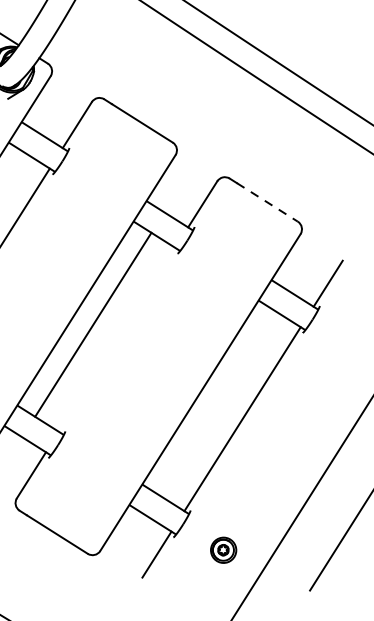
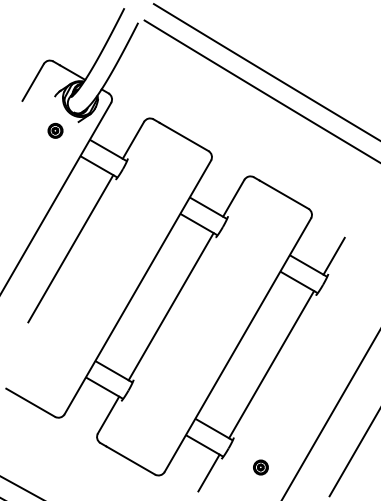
line: (267, 202) -> (284, 194), dashed -> solid
line: (92, 324) -> (170, 306), moved
part: (223, 550) -> (260, 467), size x0.71

